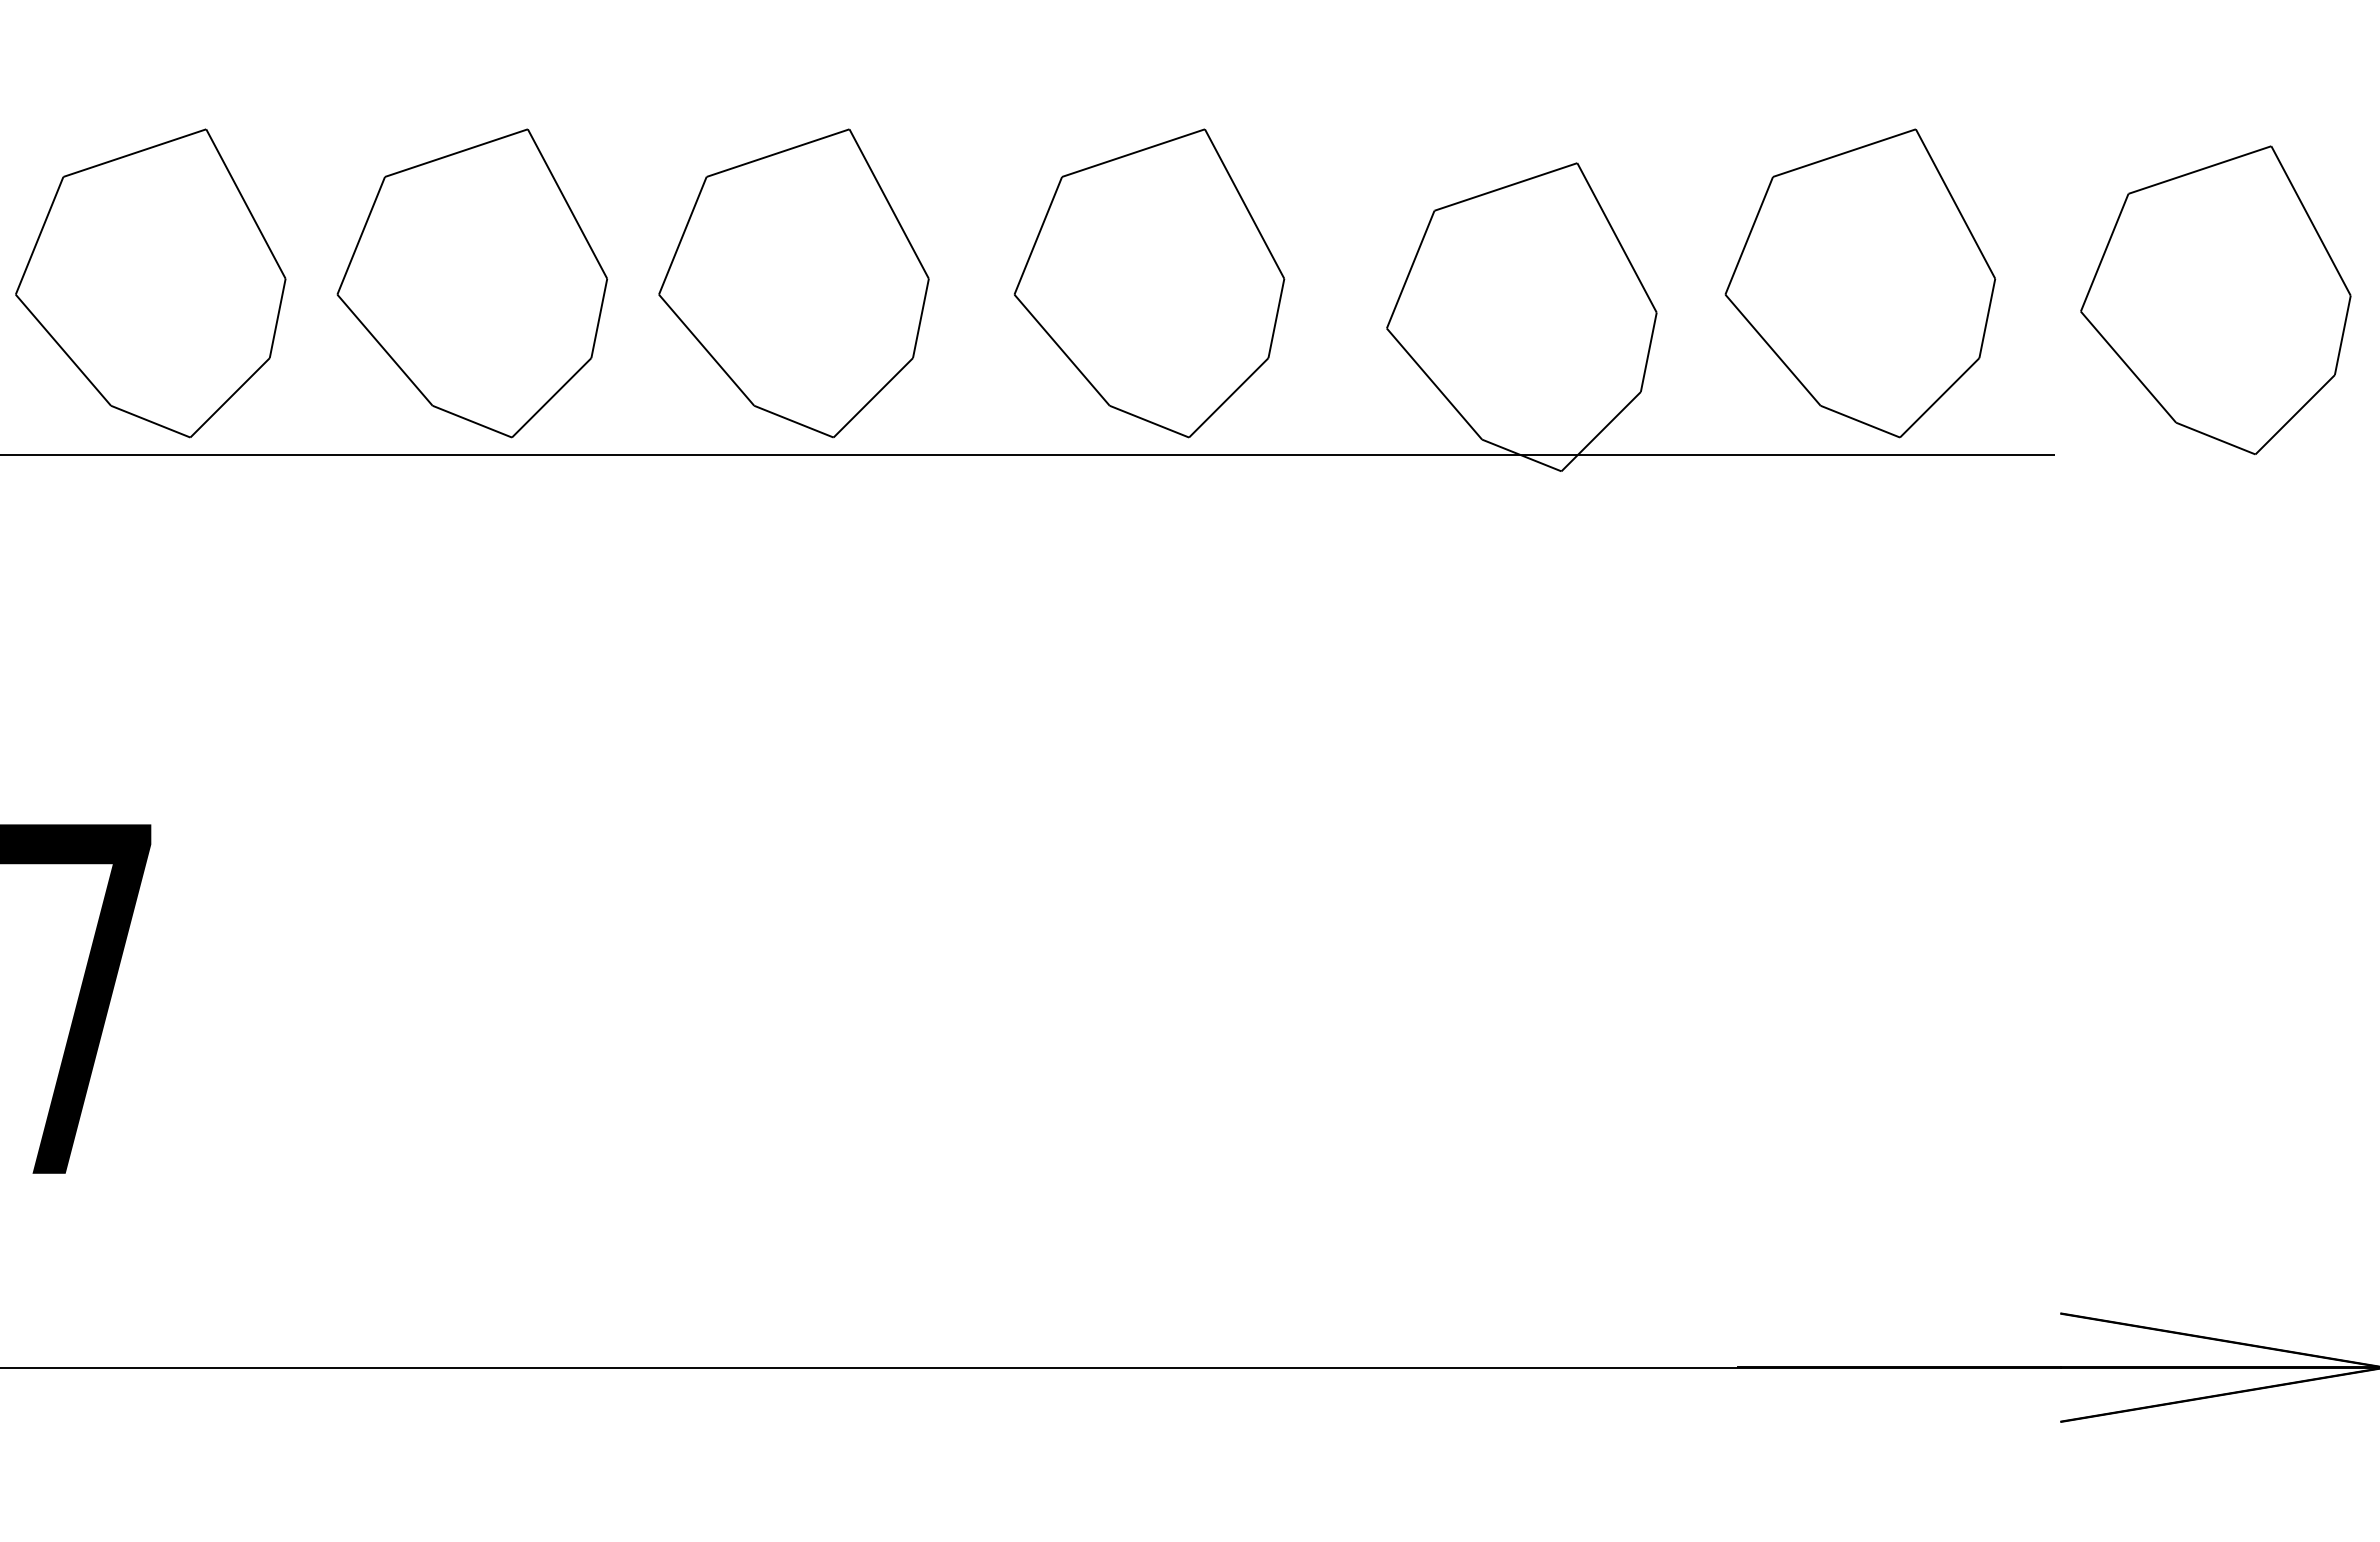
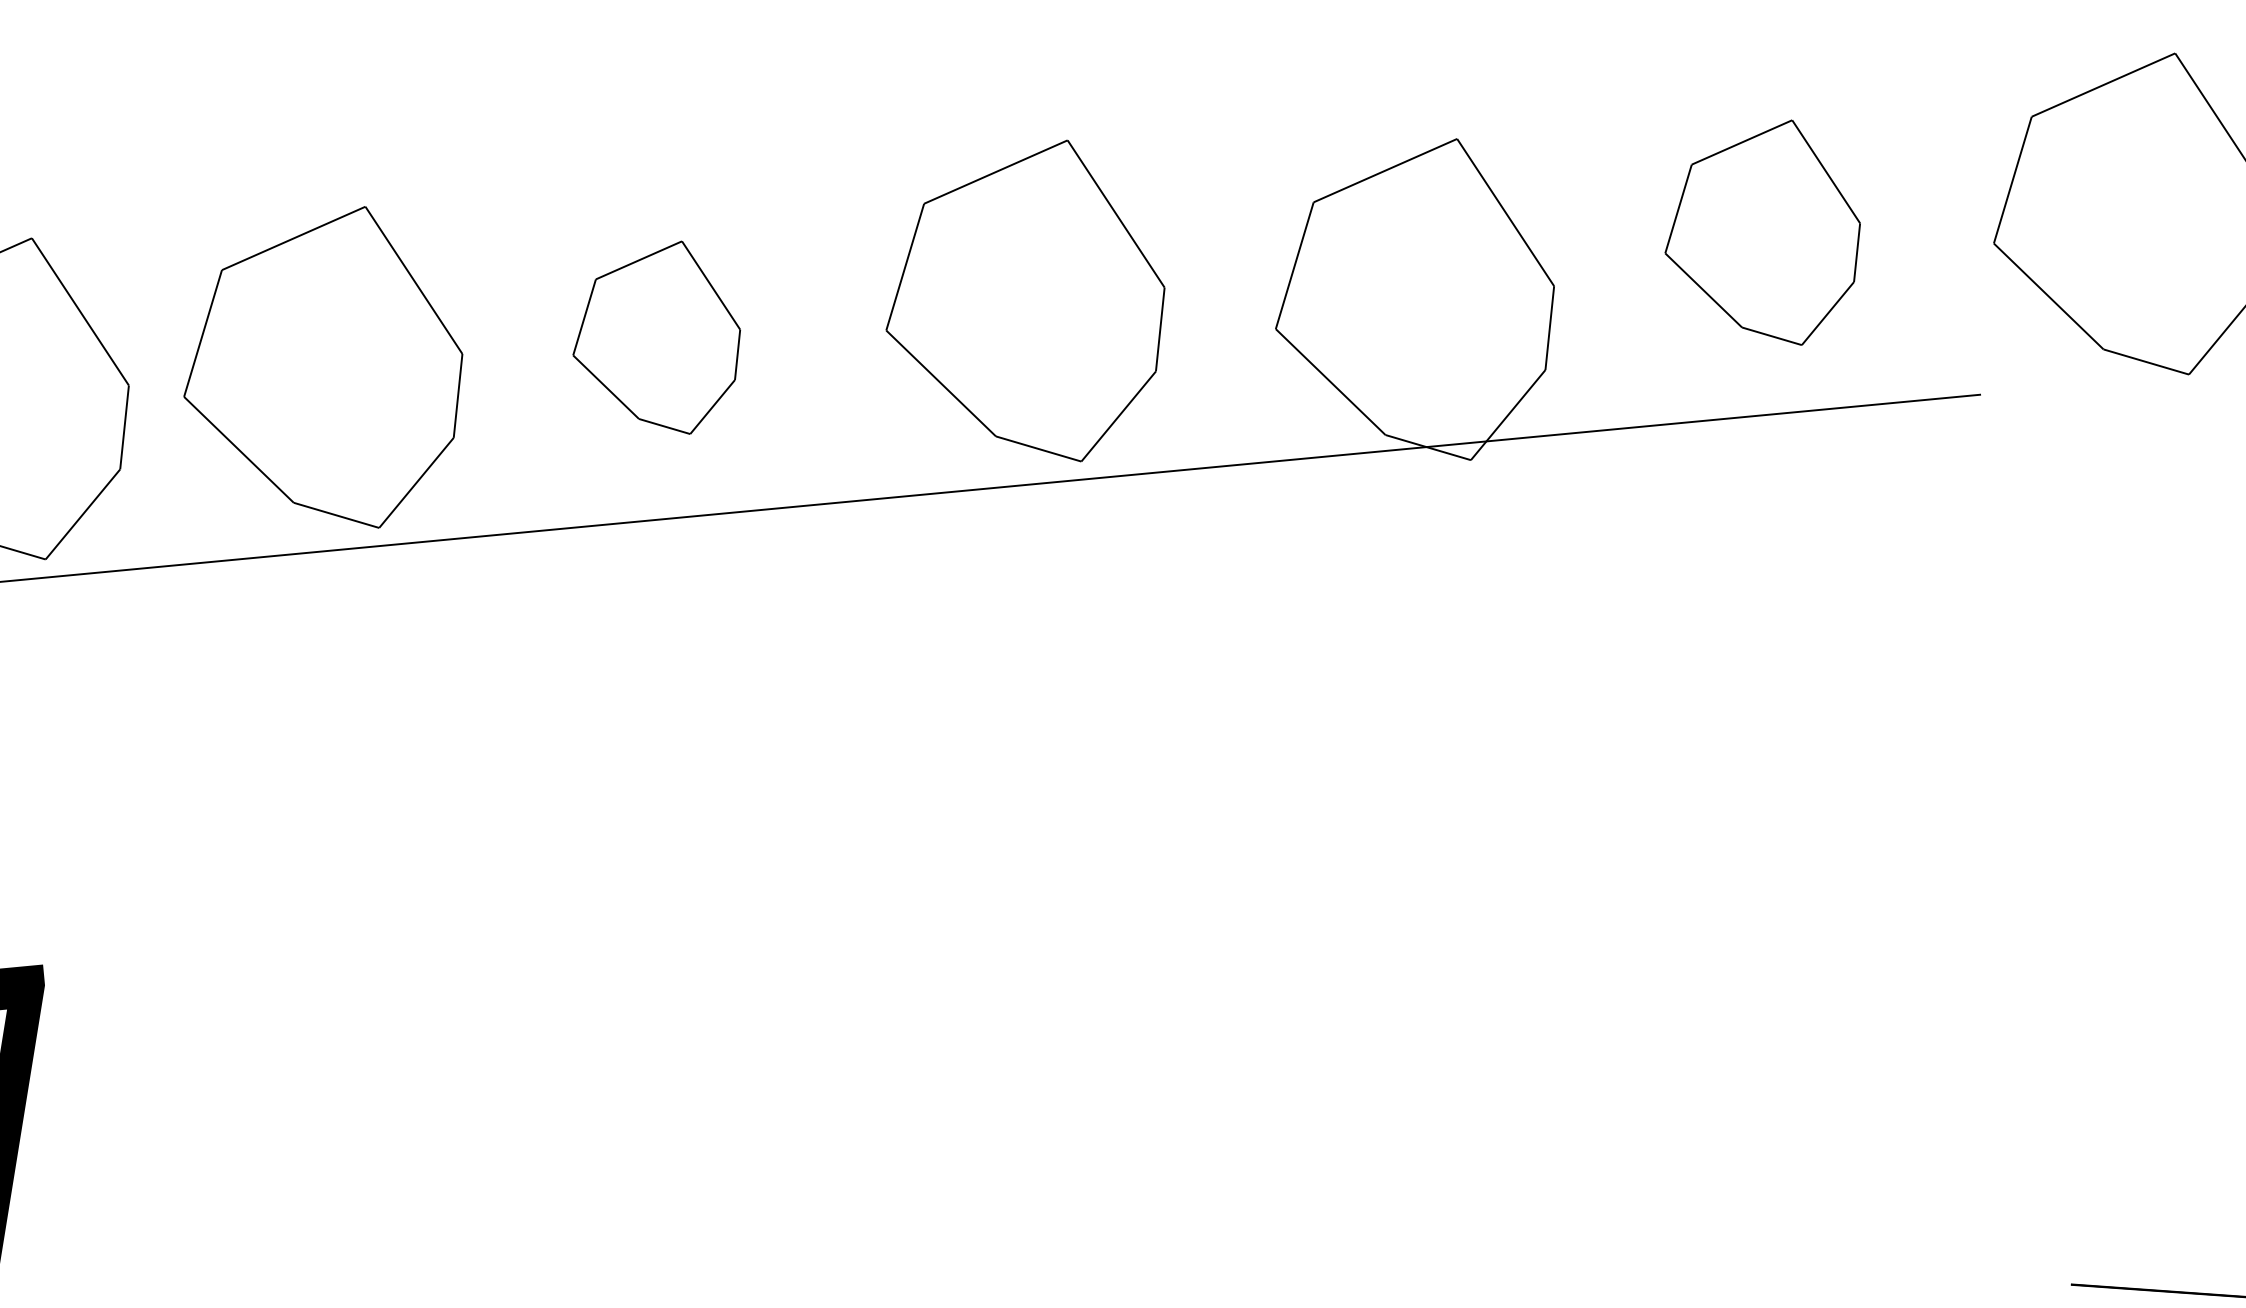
part: (793, 283) -> (656, 340), size x0.6
part: (1860, 283) -> (1762, 236), size x0.7

